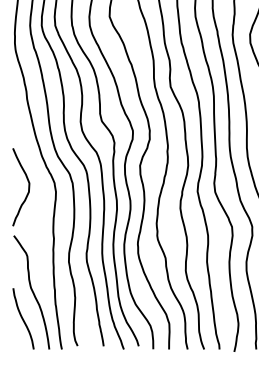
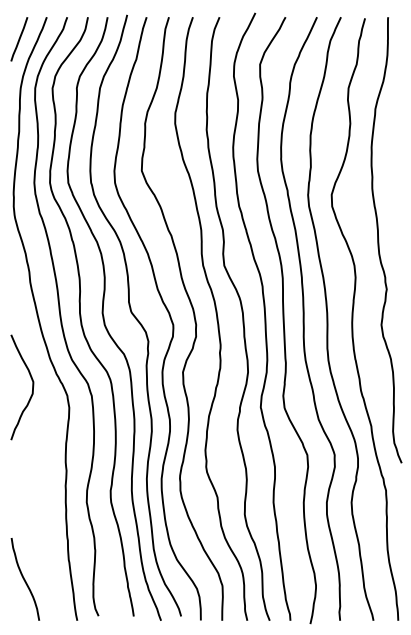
curve: (28, 187) -> (32, 387), moved
curve: (31, 291) -> (36, 542), removed

